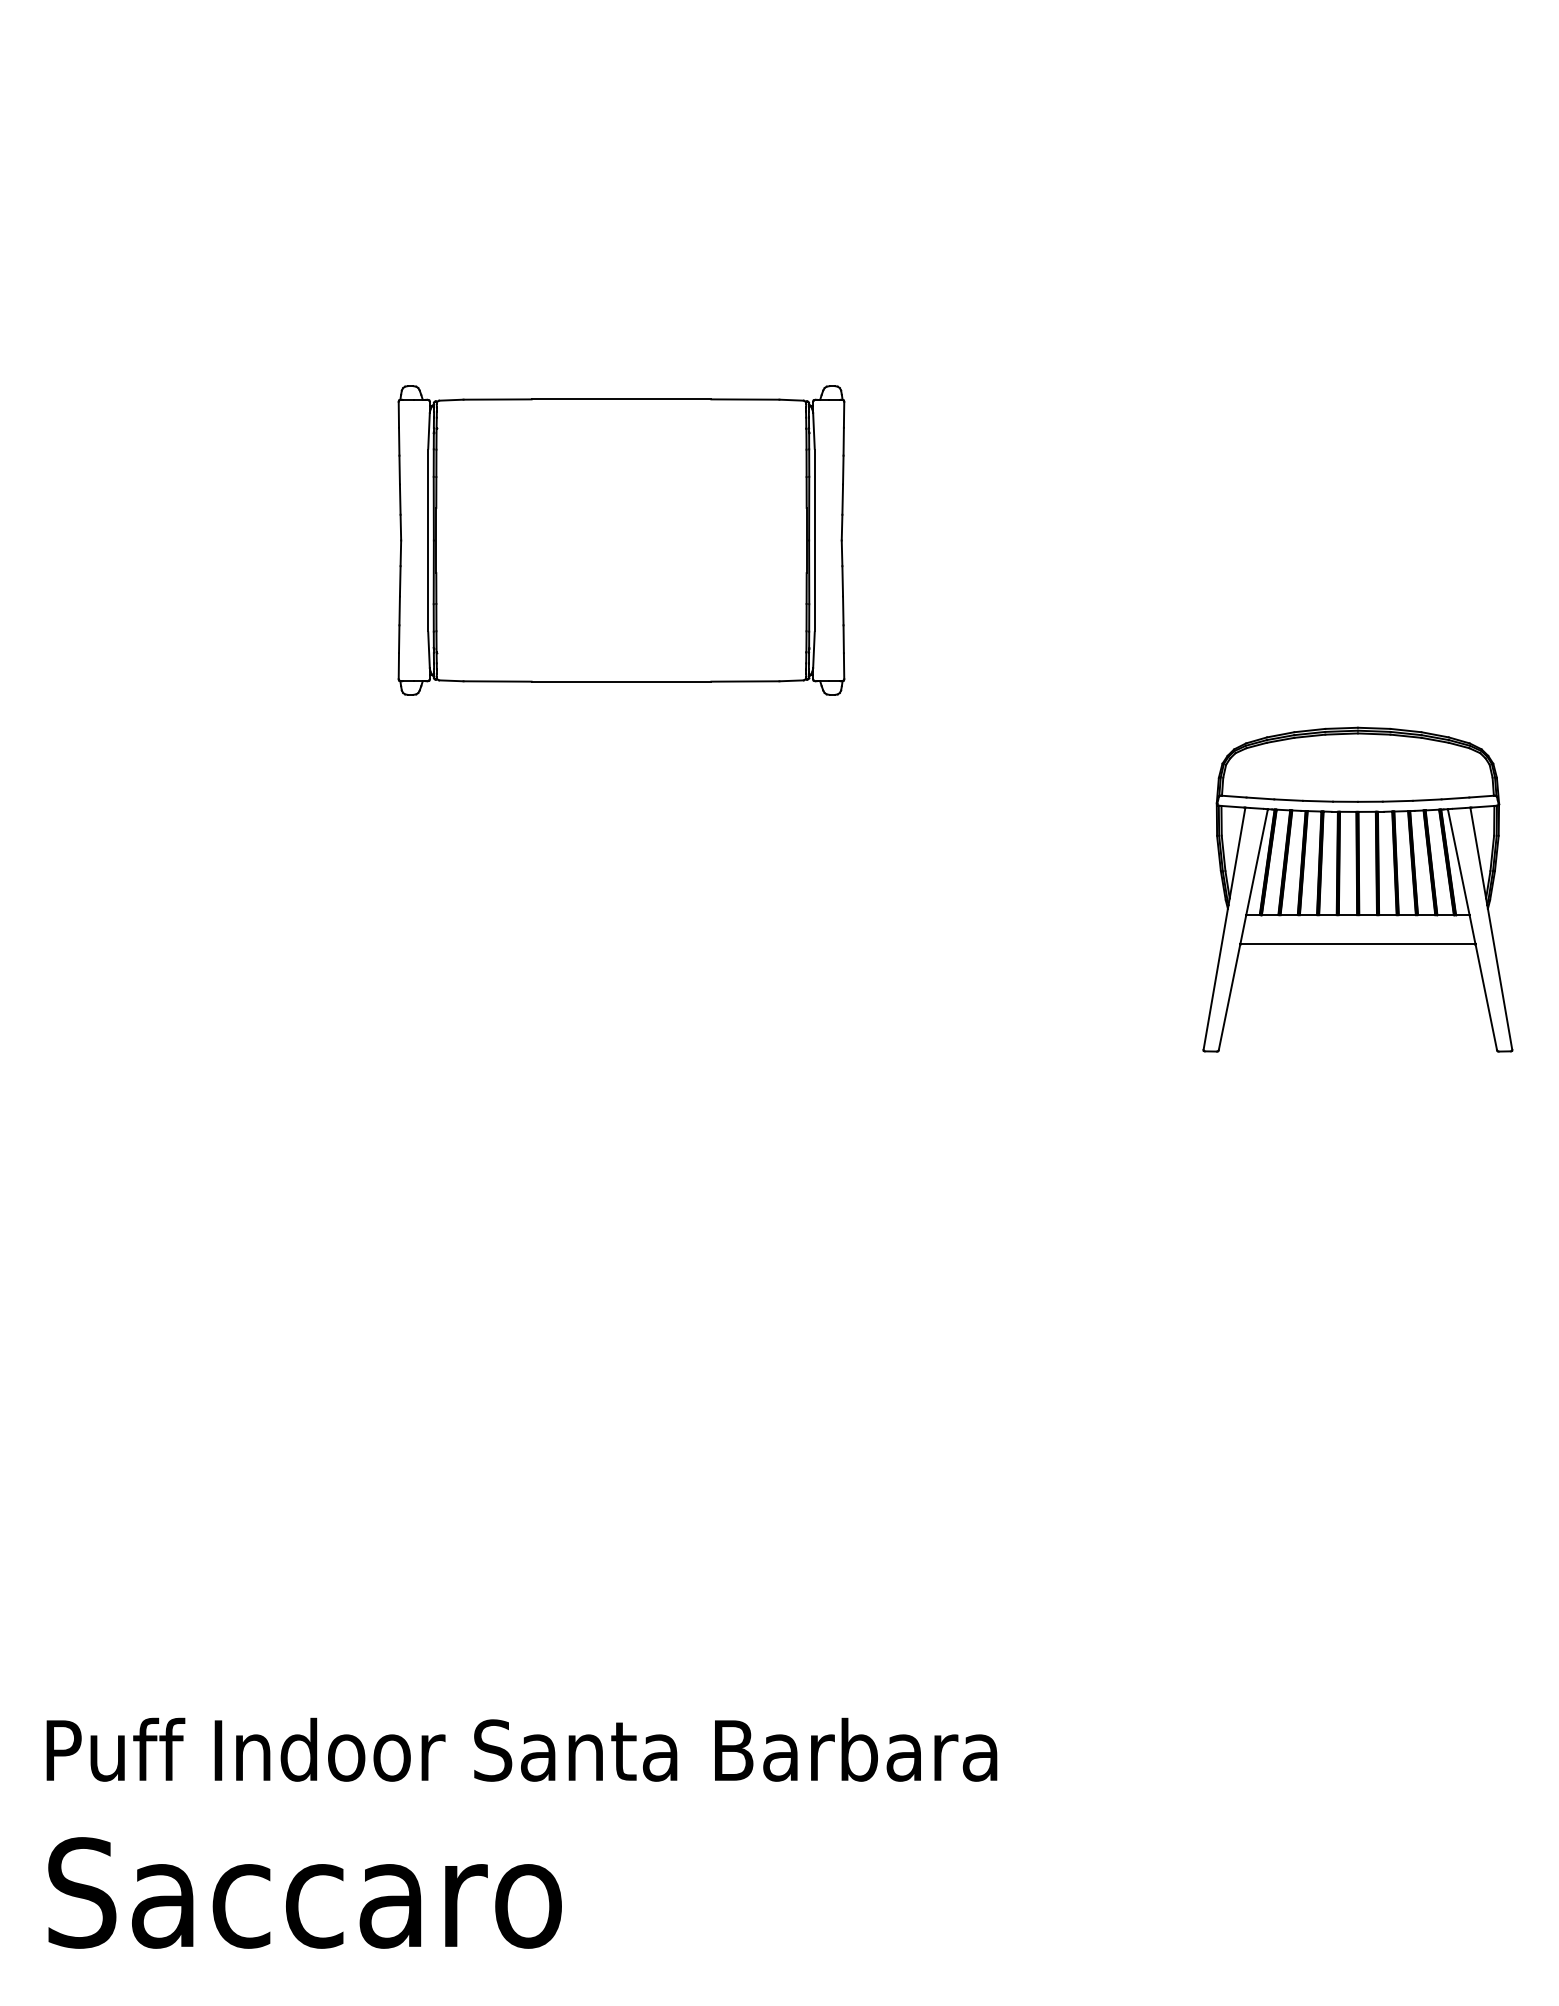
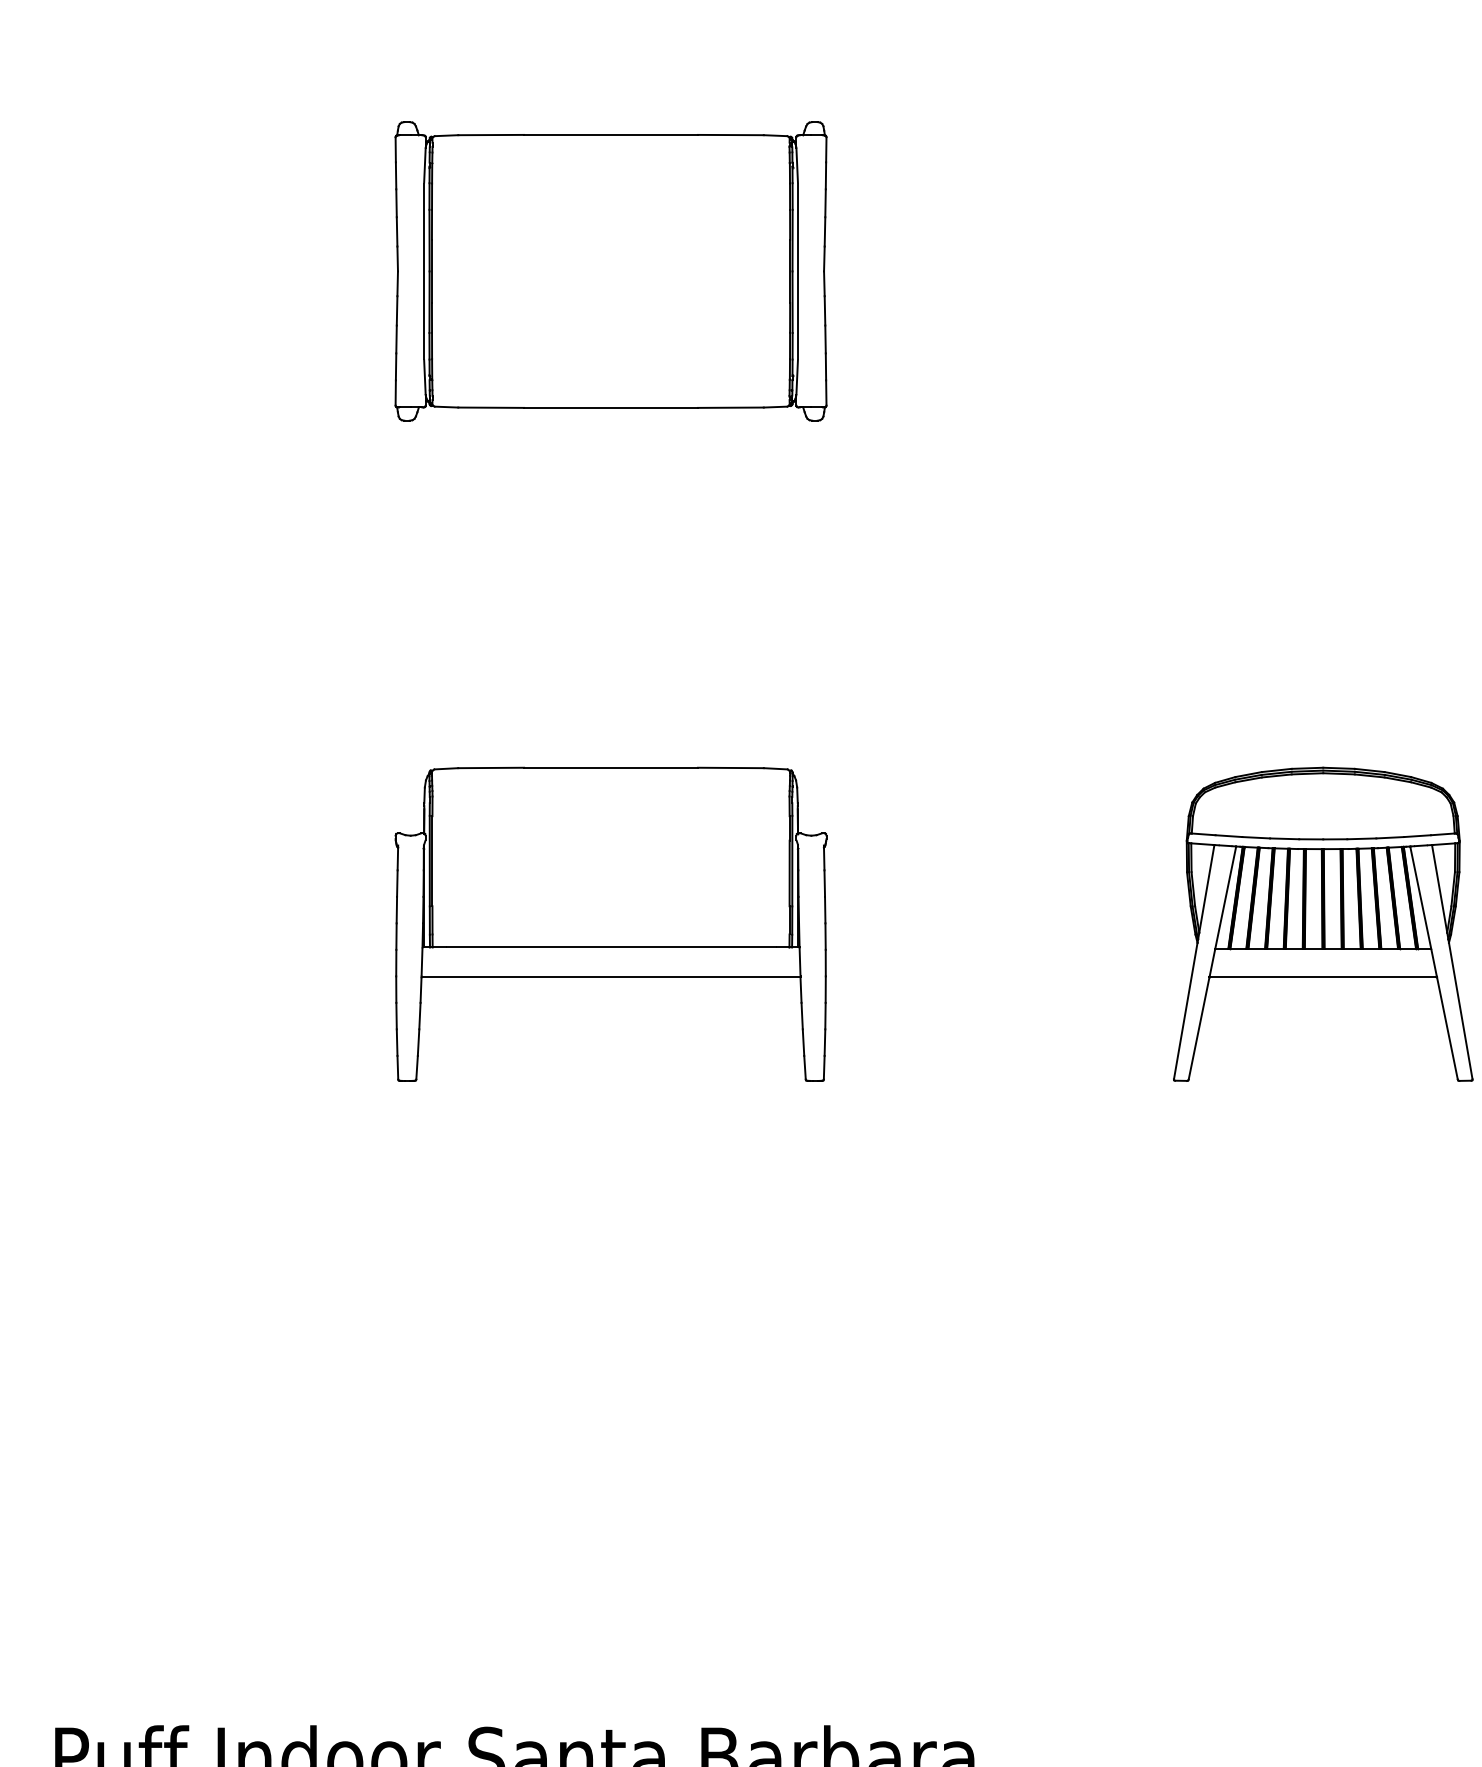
part: (621, 540) -> (611, 271), moved
part: (621, 889) -> (611, 924), added

